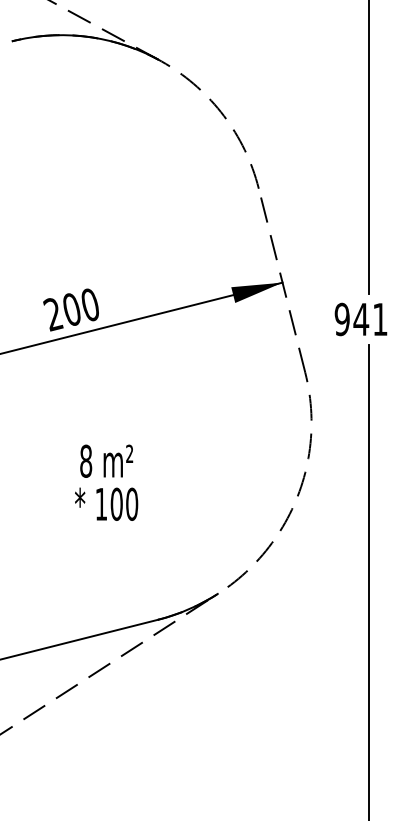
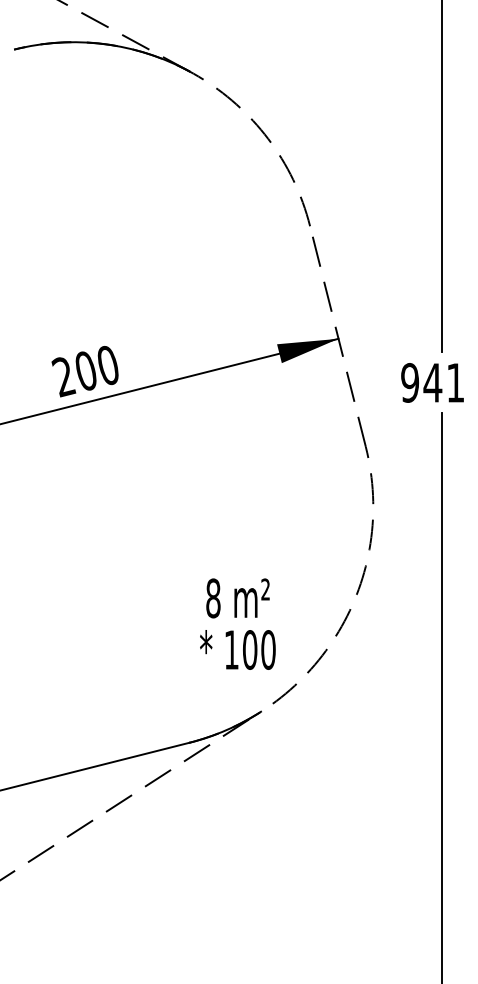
text: (106, 482) -> (237, 623), moved

